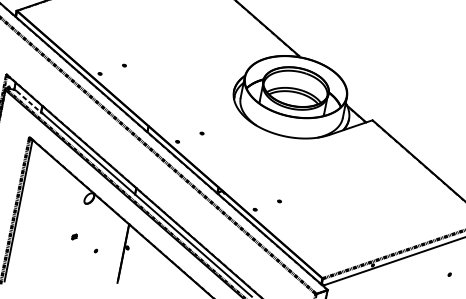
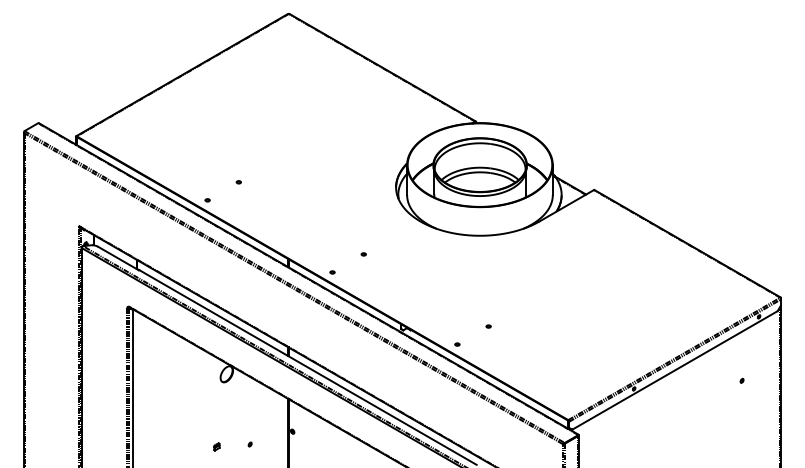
line: (29, 102) -> (118, 258), dashed -> solid
part: (74, 236) -> (216, 446), moved

